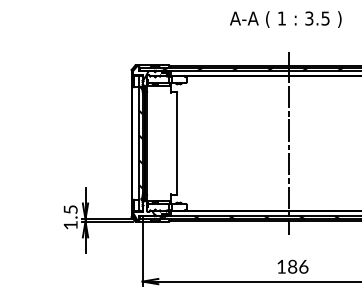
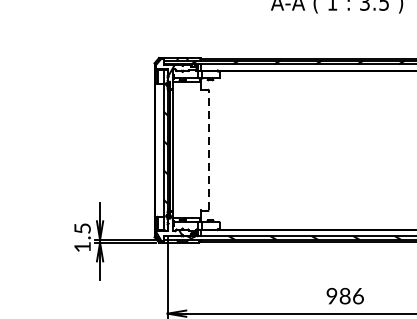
line: (177, 143) -> (208, 150), solid -> dashed
line: (289, 143) -> (341, 150), removed
text: (281, 266) -> (331, 295), 186 -> 986

